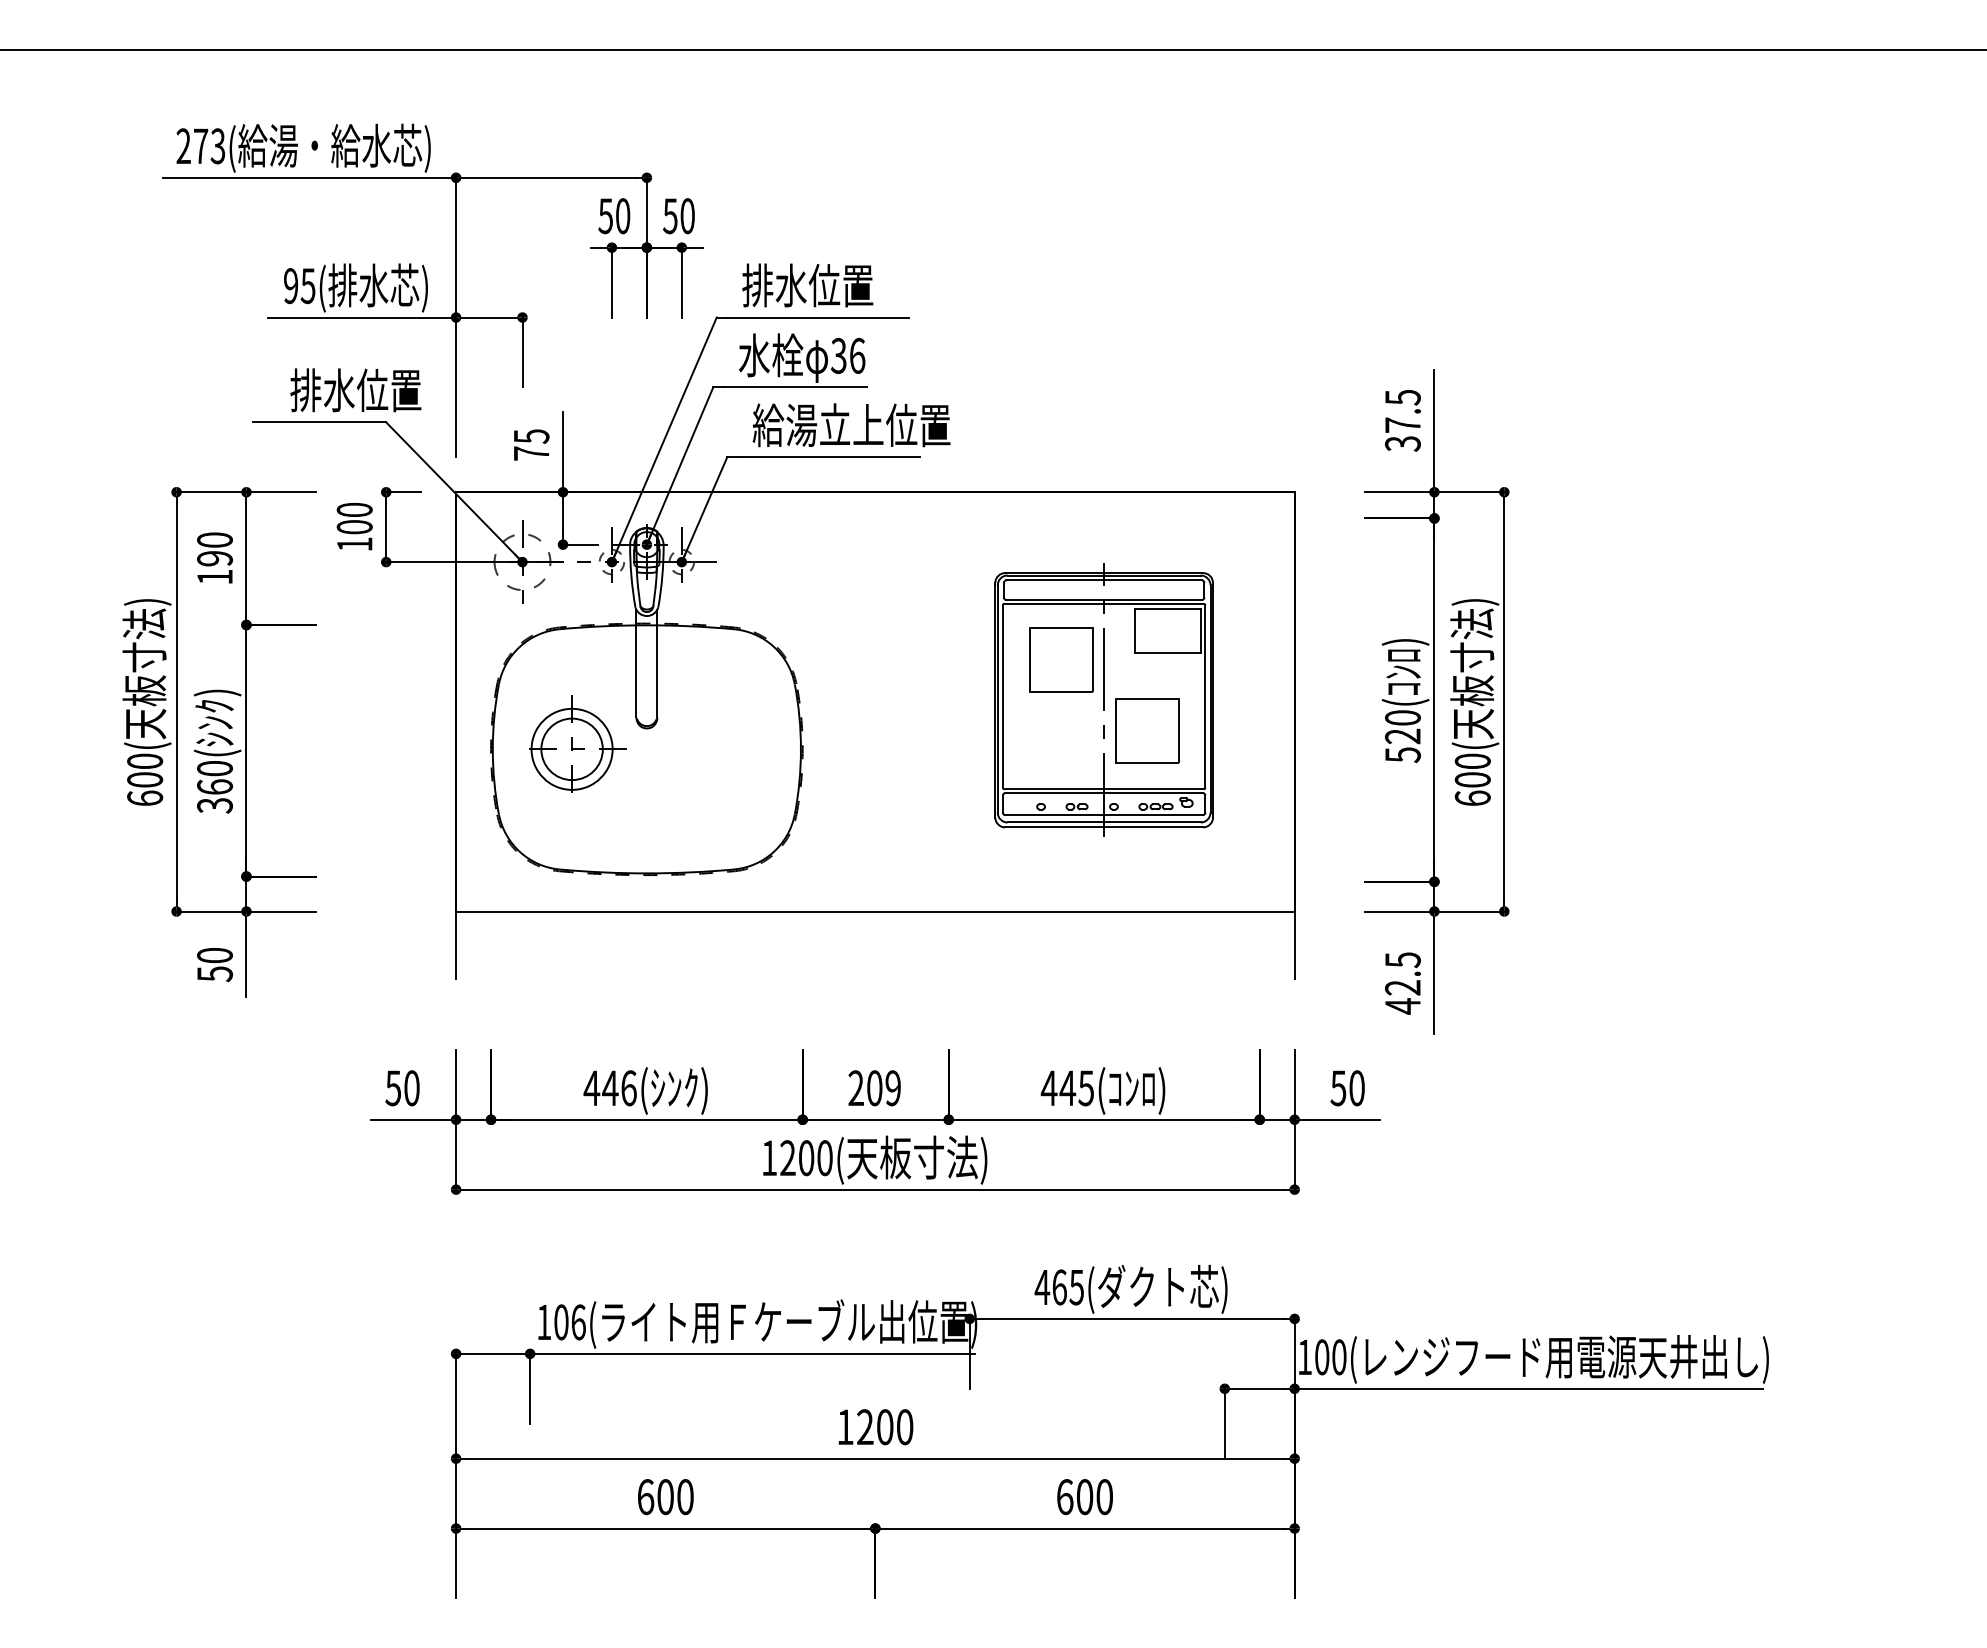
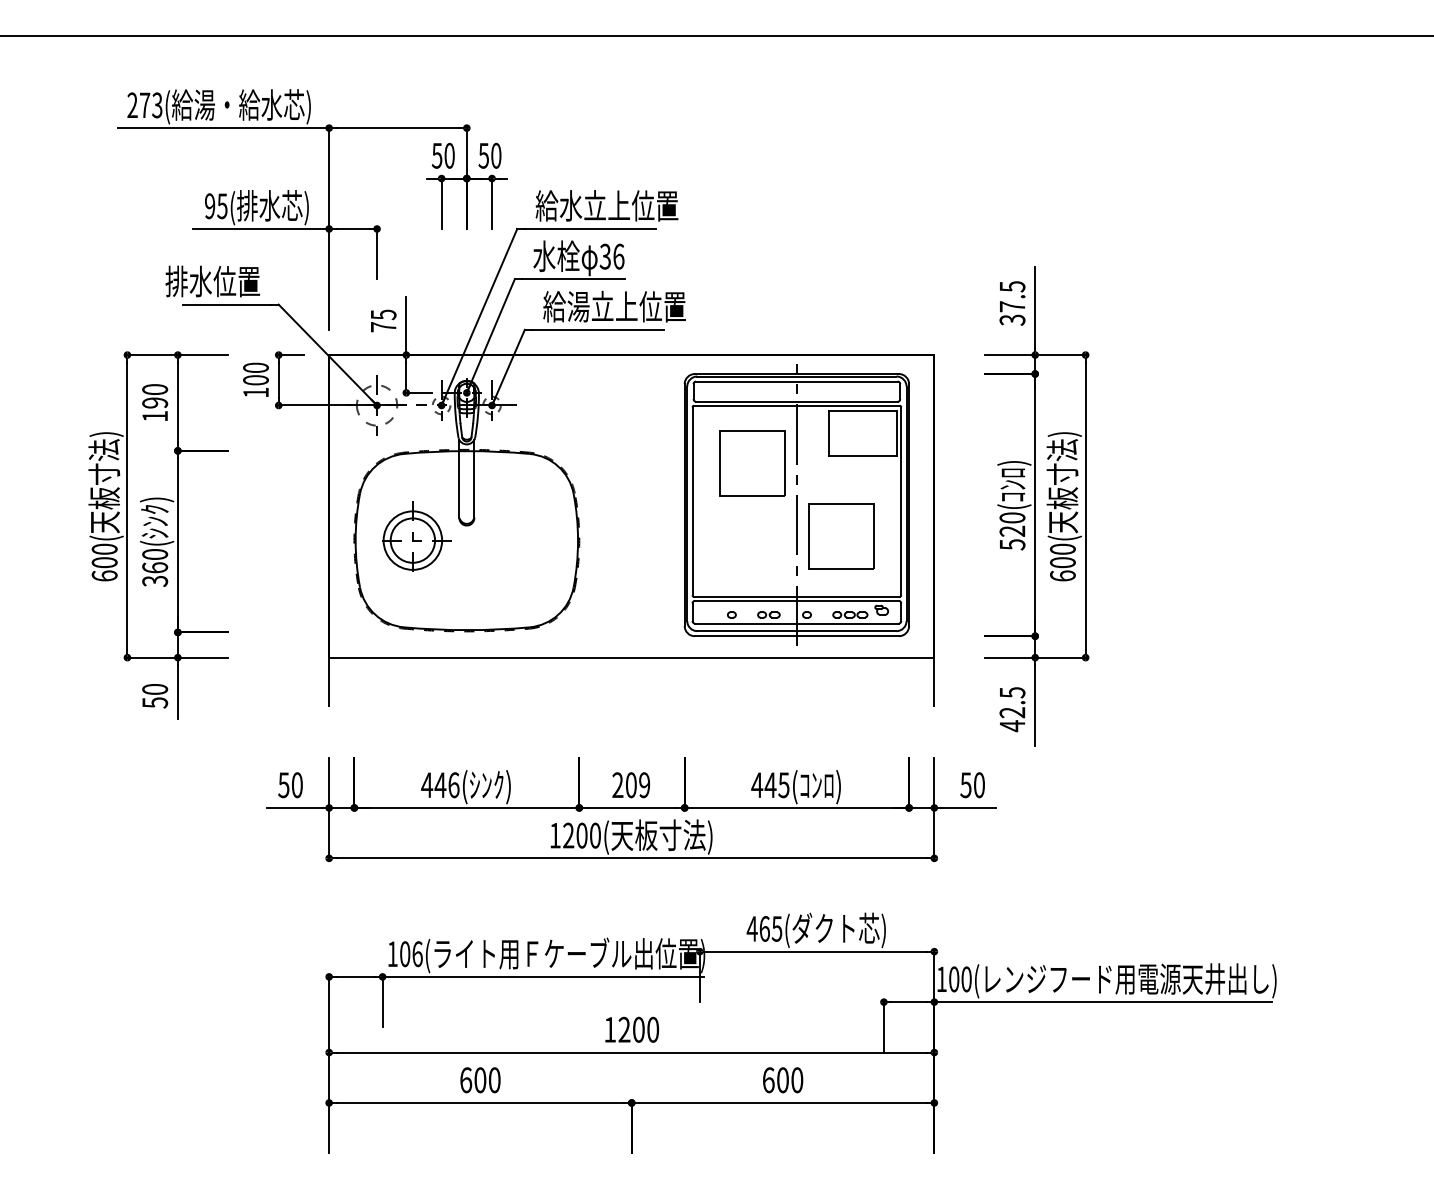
text: (840, 285) -> (606, 205), 排水位置 -> 給水立上位置
text: (355, 390) -> (212, 281), moved
part: (1103, 700) -> (796, 505), size x1.43

